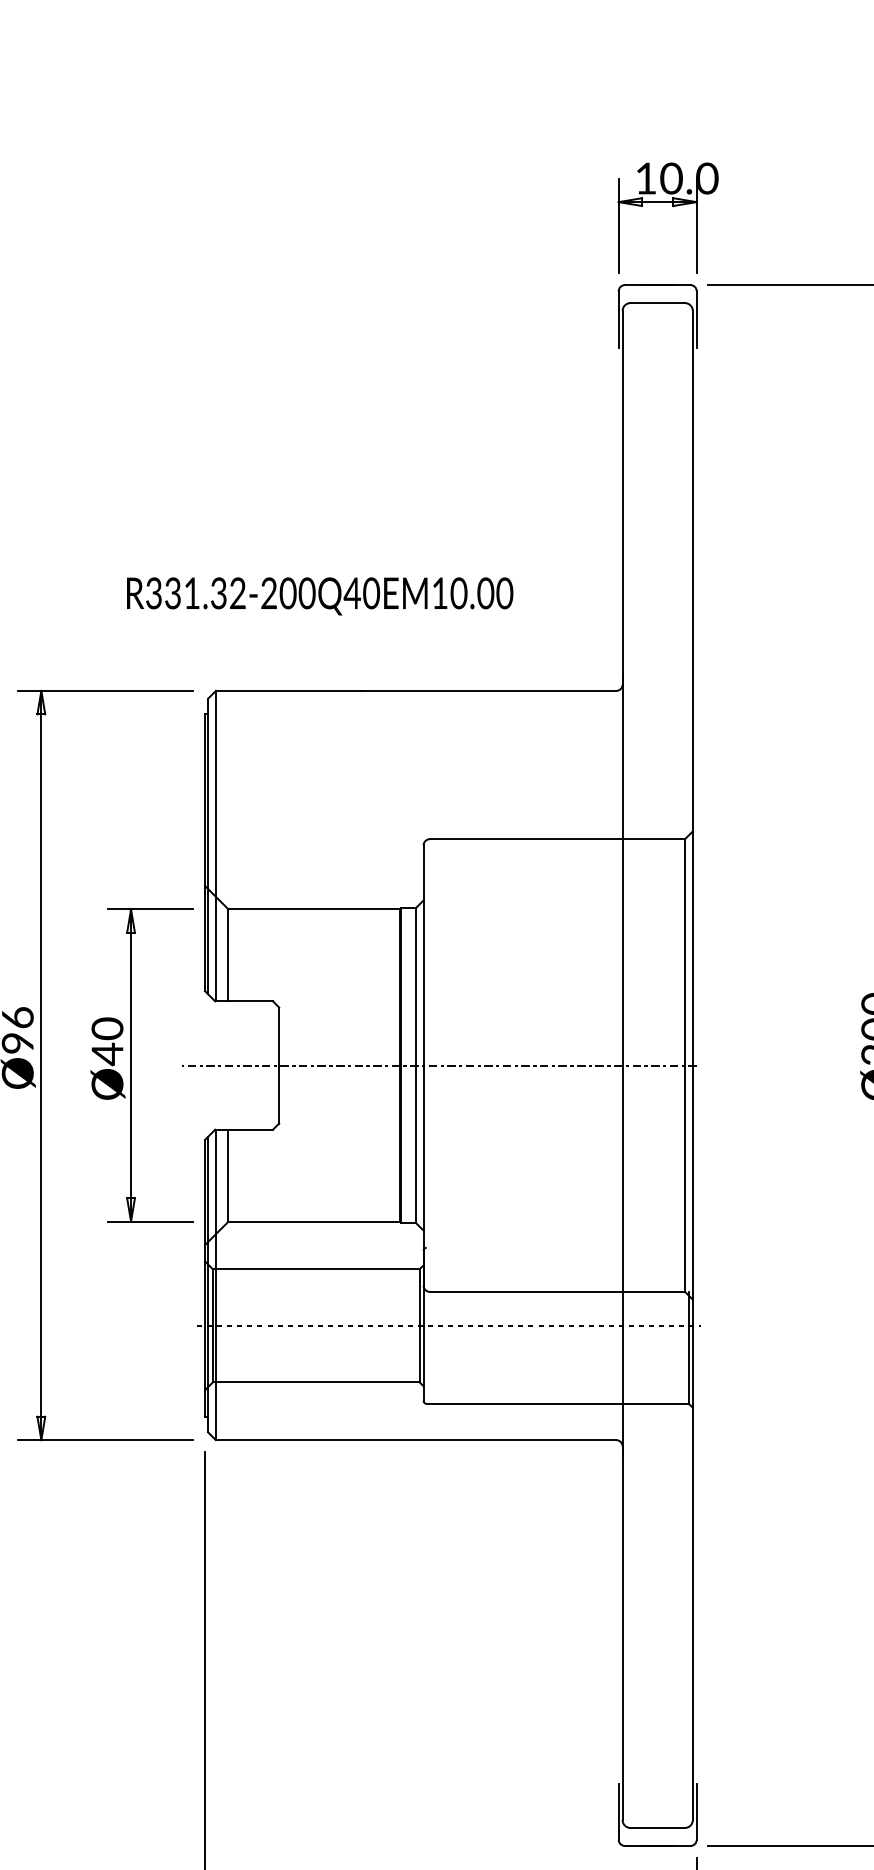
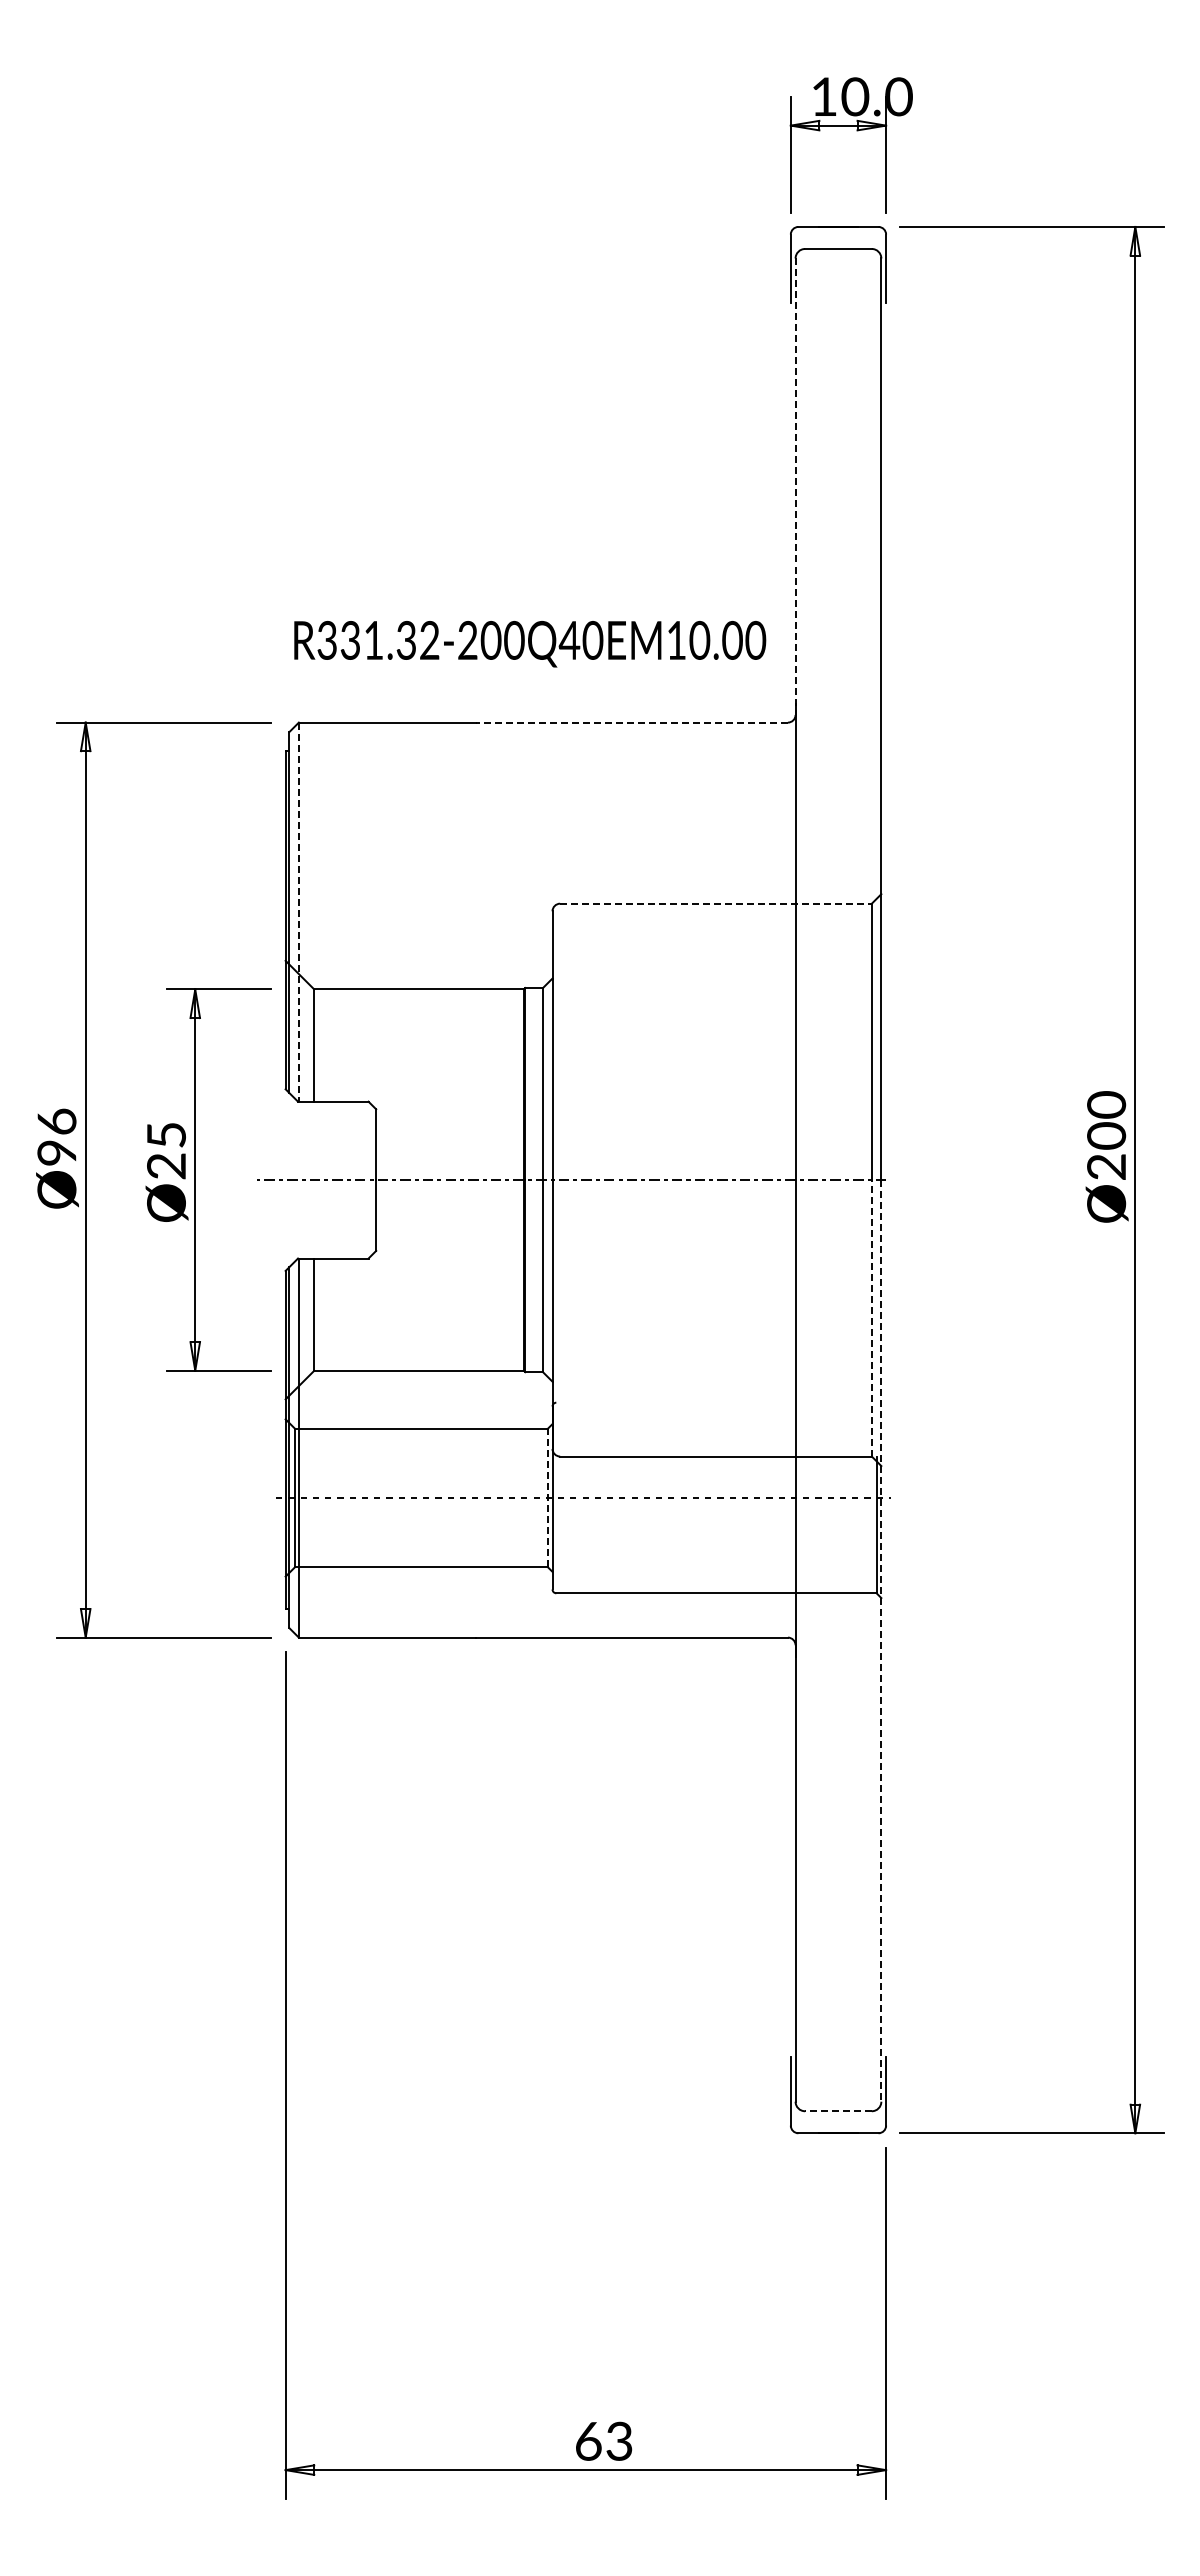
line: (622, 498) -> (795, 487), solid -> dashed
text: (320, 596) -> (530, 644), moved
line: (489, 690) -> (632, 722), solid -> dashed
line: (557, 839) -> (715, 903), solid -> dashed
line: (215, 846) -> (298, 912), solid -> dashed
text: (107, 1041) -> (166, 1150), Ø40 -> Ø25
line: (684, 1178) -> (871, 1317), solid -> dashed
line: (419, 1325) -> (547, 1497), solid -> dashed
line: (692, 1442) -> (881, 1640), solid -> dashed
line: (656, 1828) -> (837, 2111), solid -> dashed

